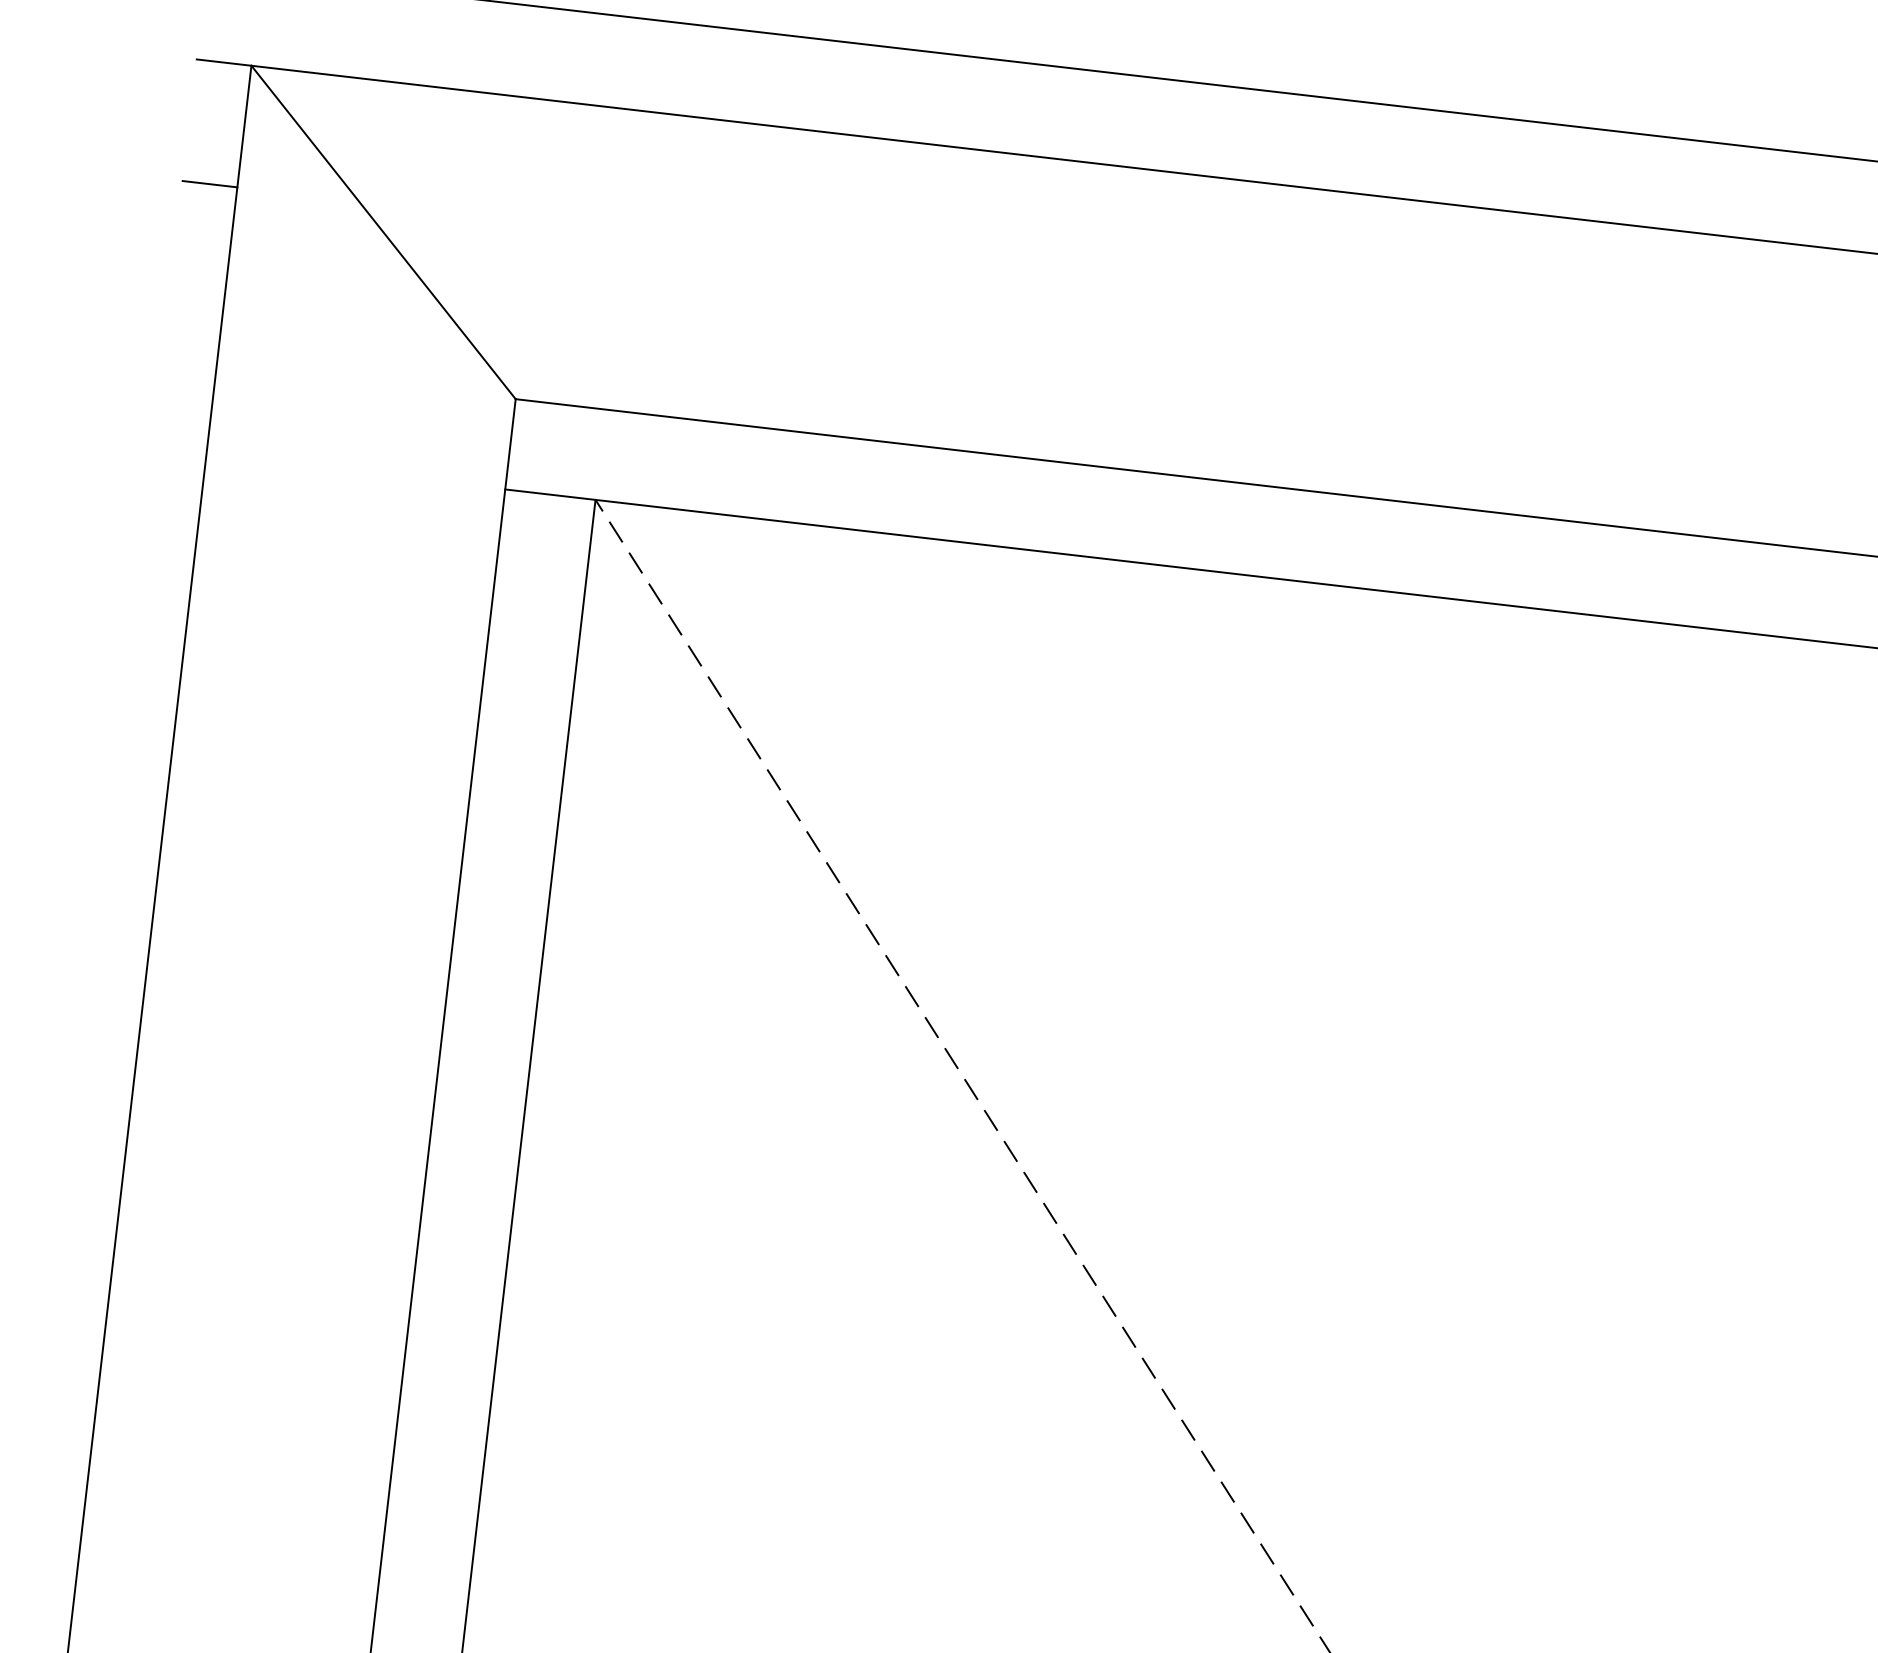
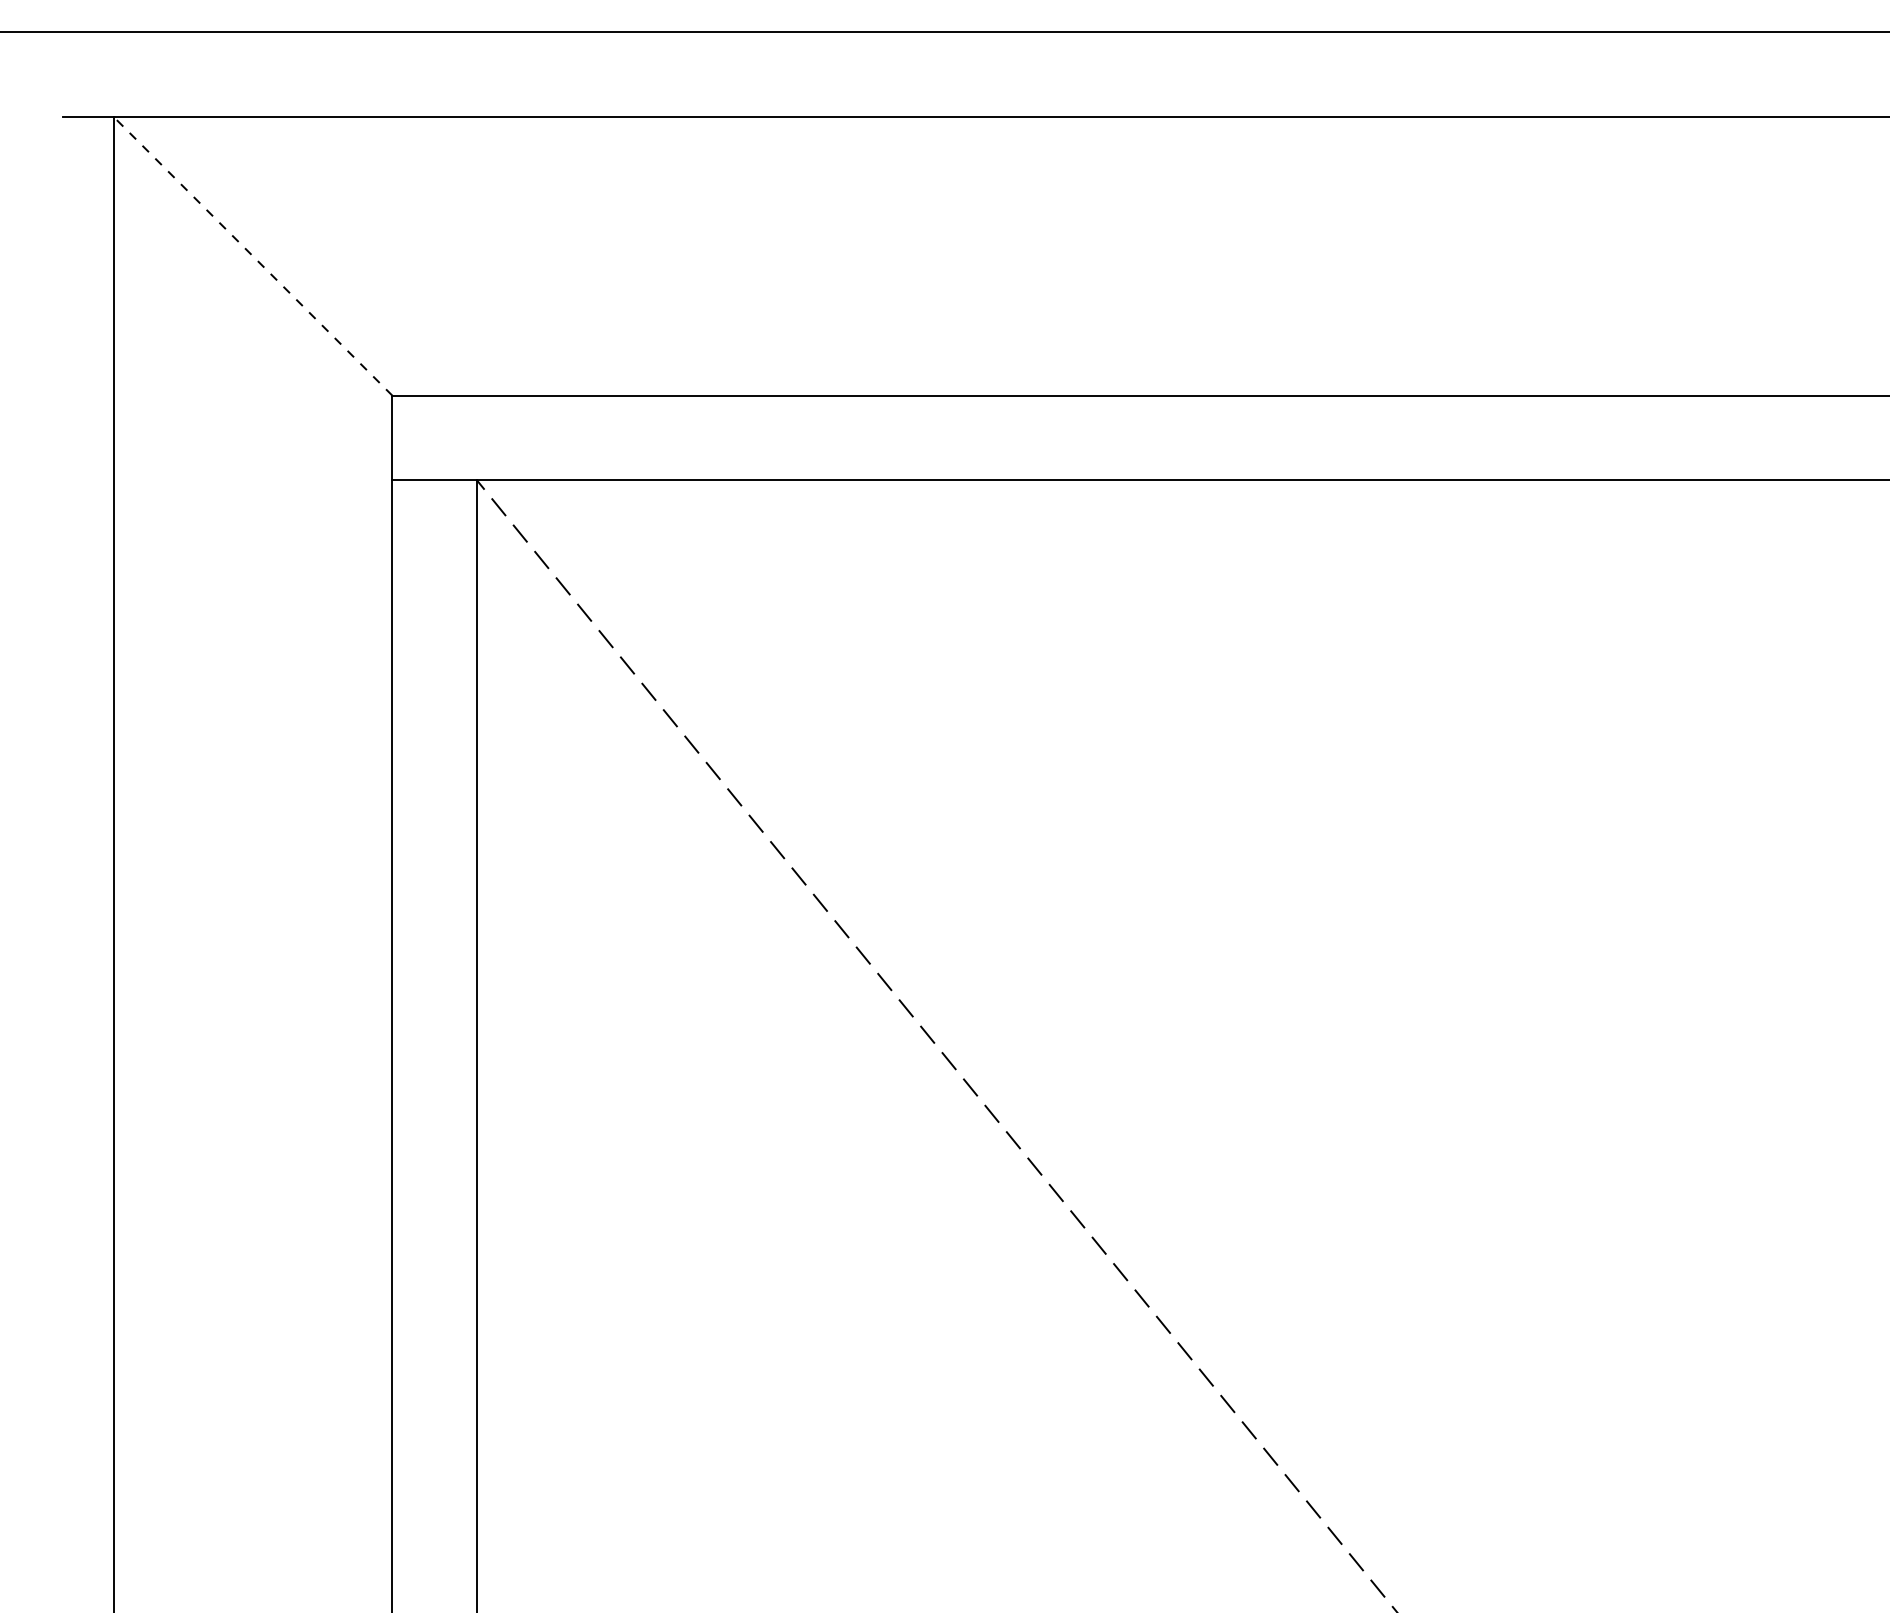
line: (209, 184) -> (88, 230), removed
line: (383, 232) -> (253, 256), solid -> dashed

